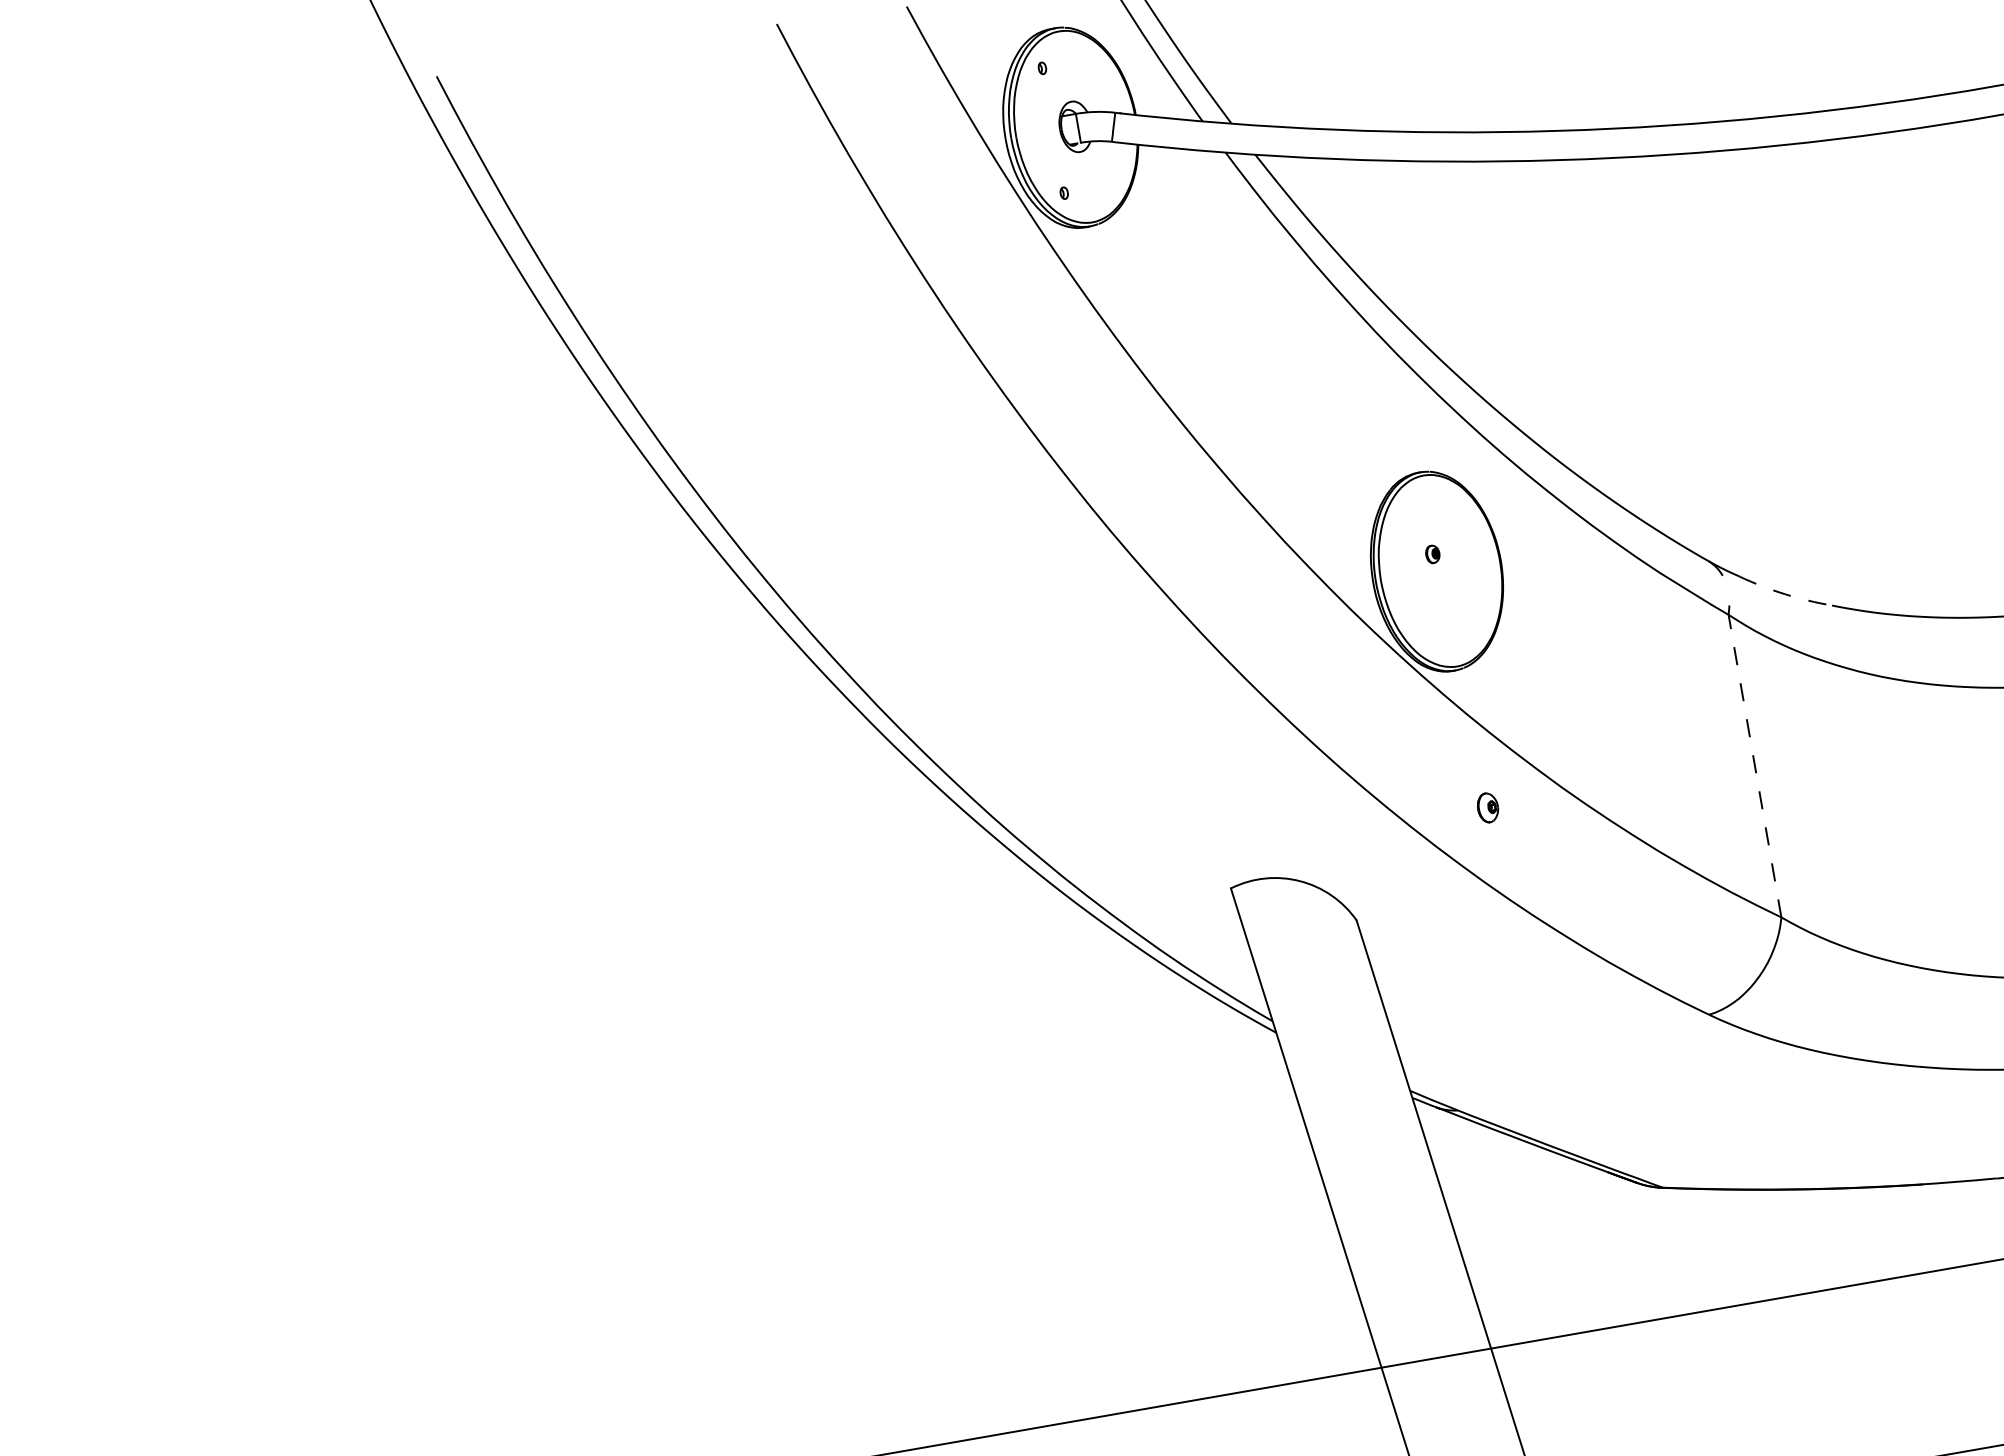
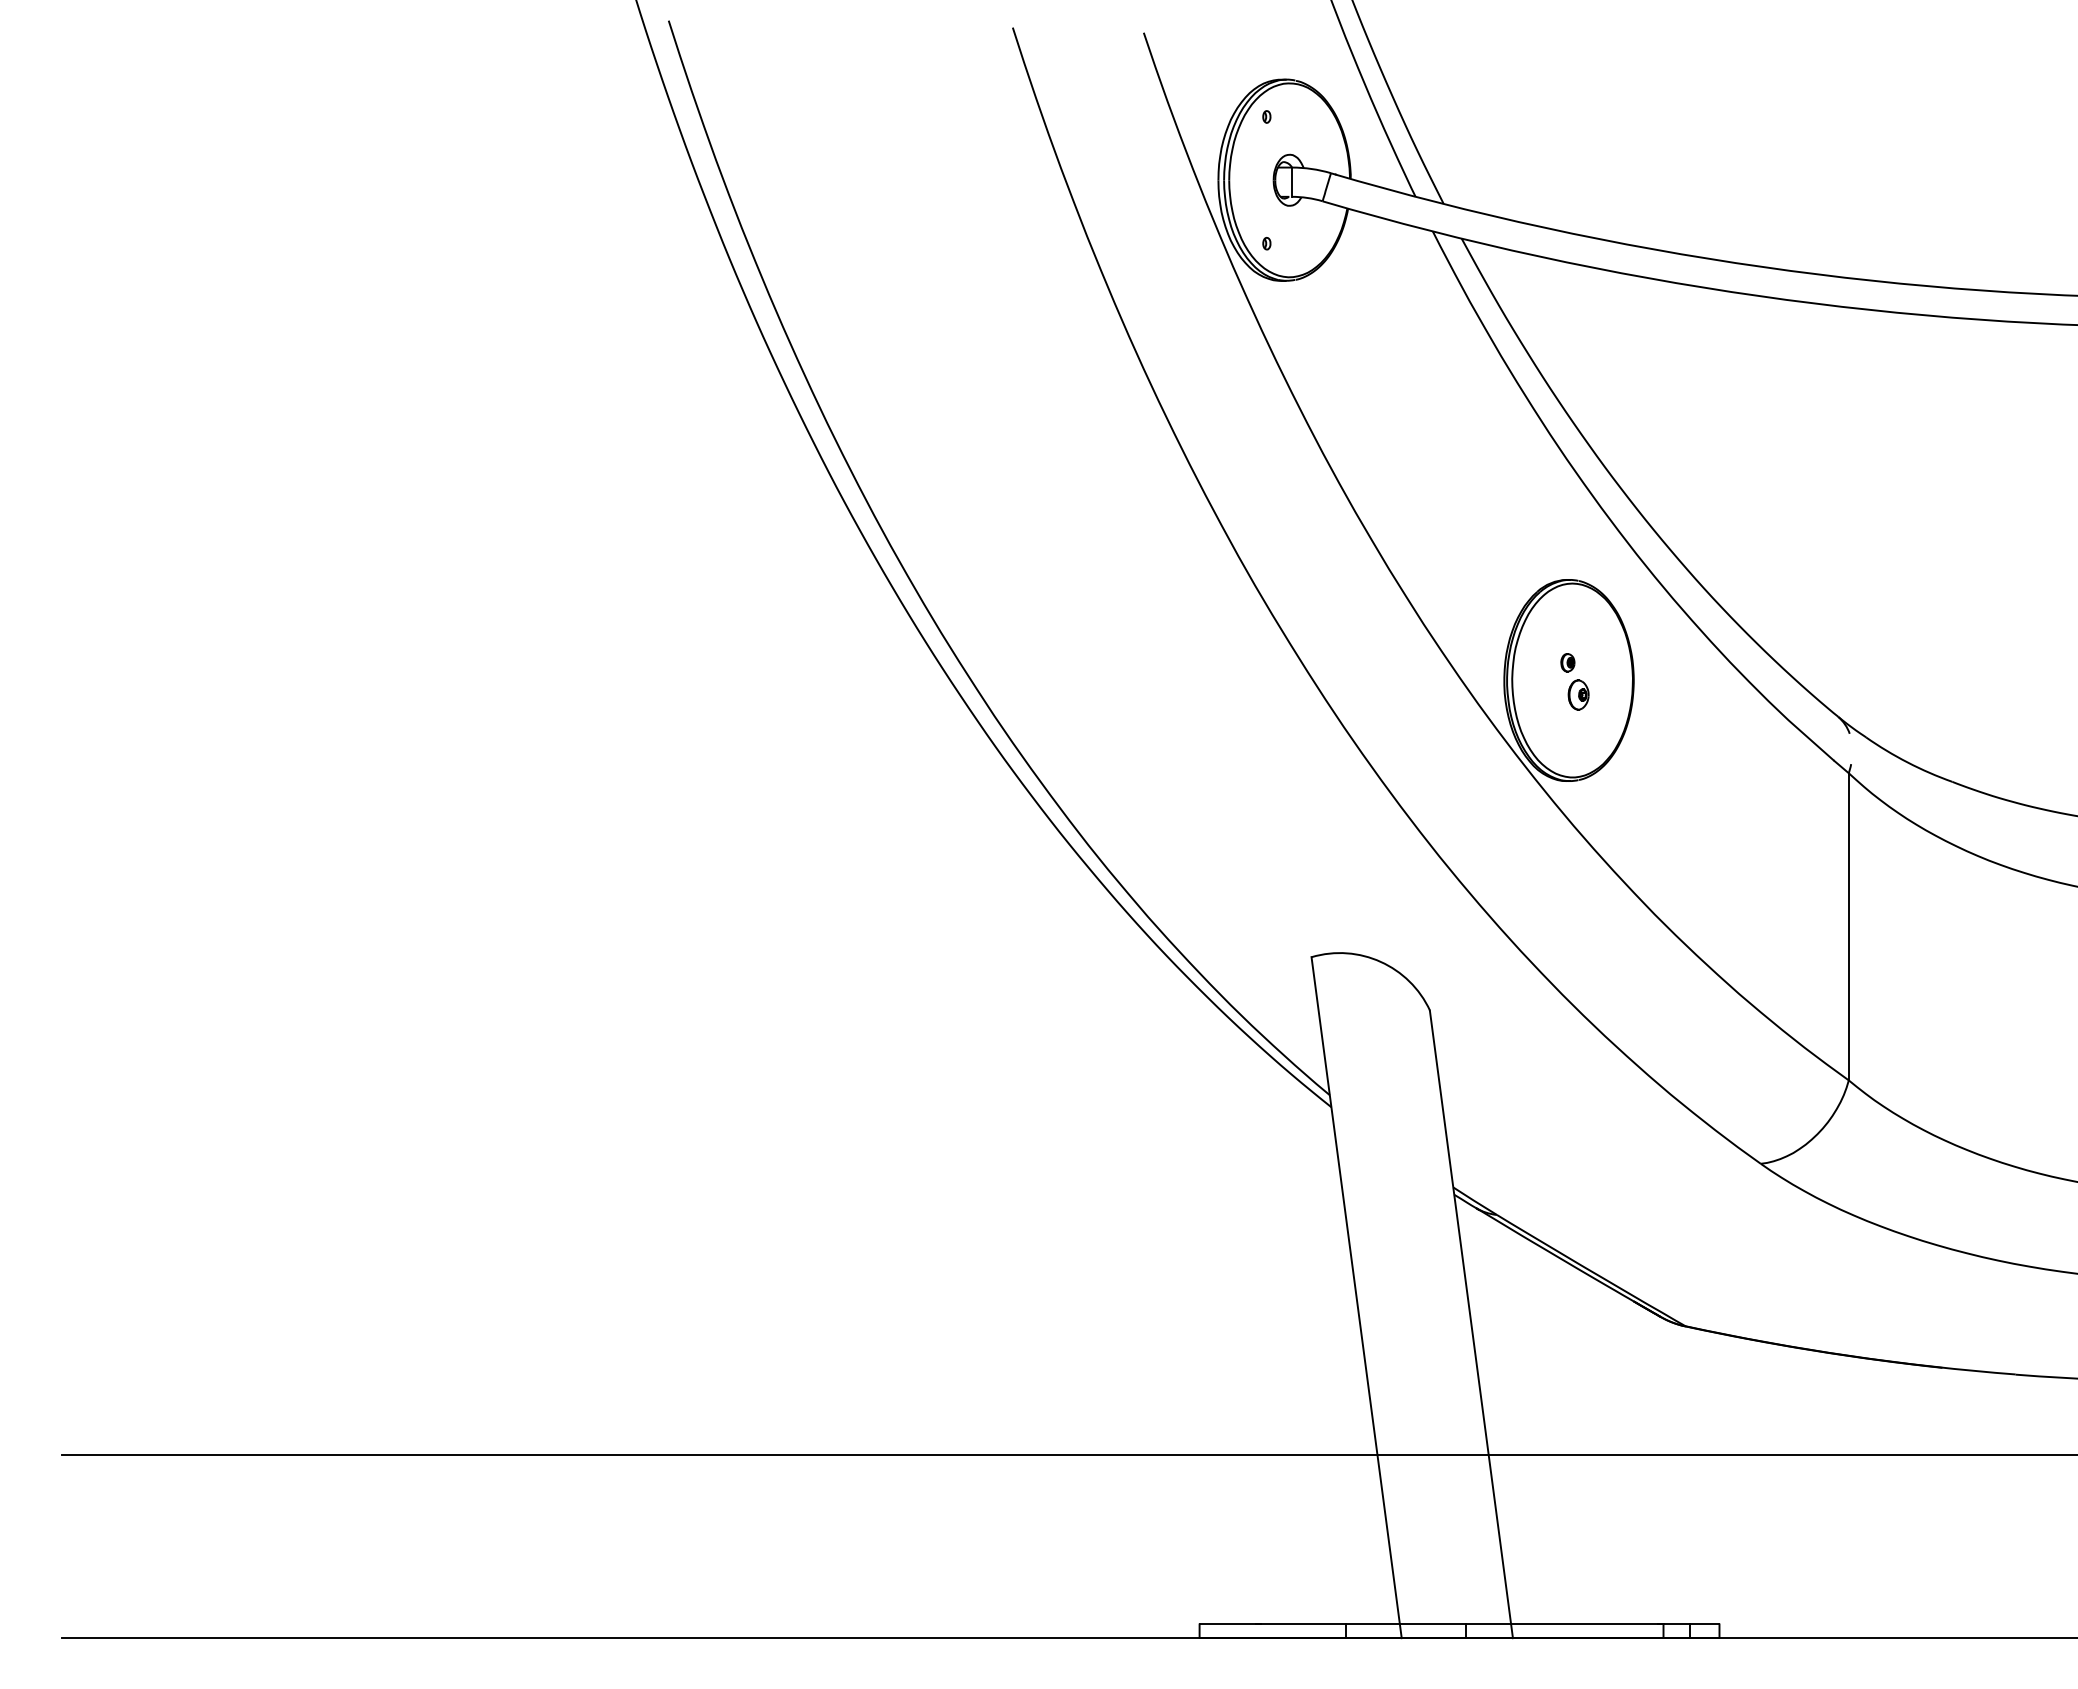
arc: (1784, 594) -> (1907, 762), dashed -> solid
line: (1754, 765) -> (1848, 926), dashed -> solid
part: (1487, 807) -> (1578, 694), moved

